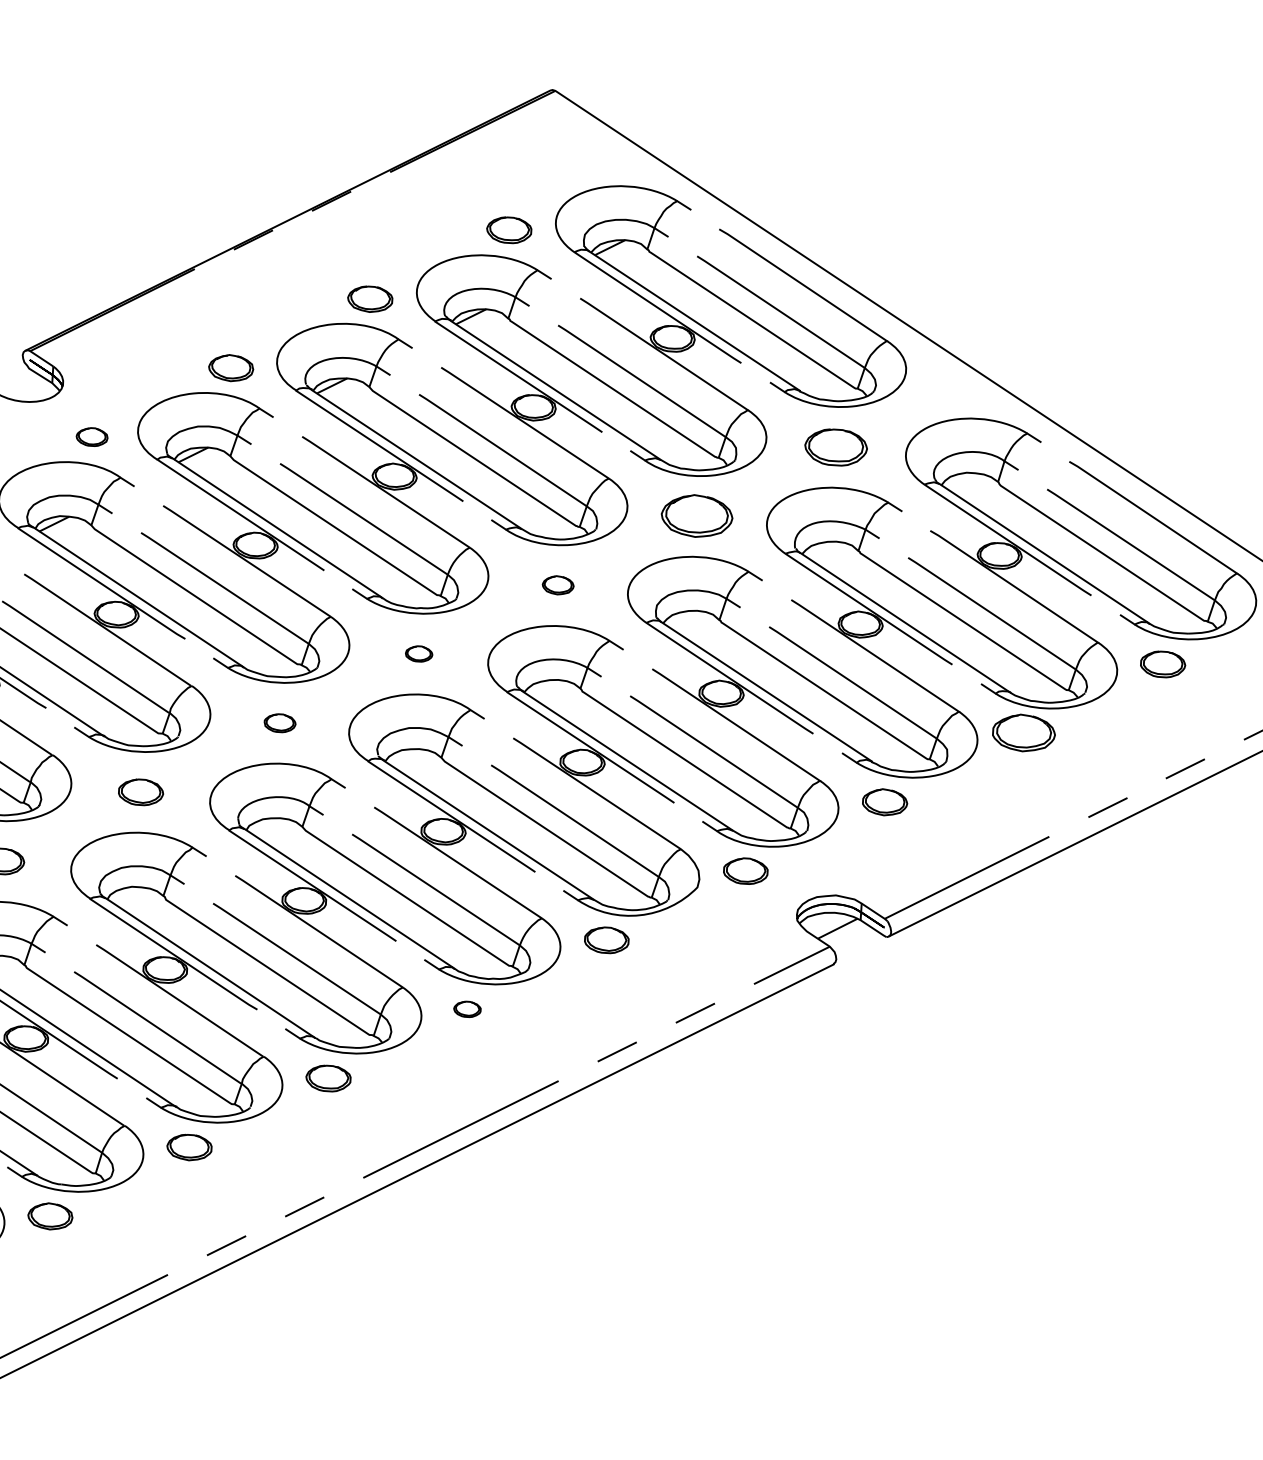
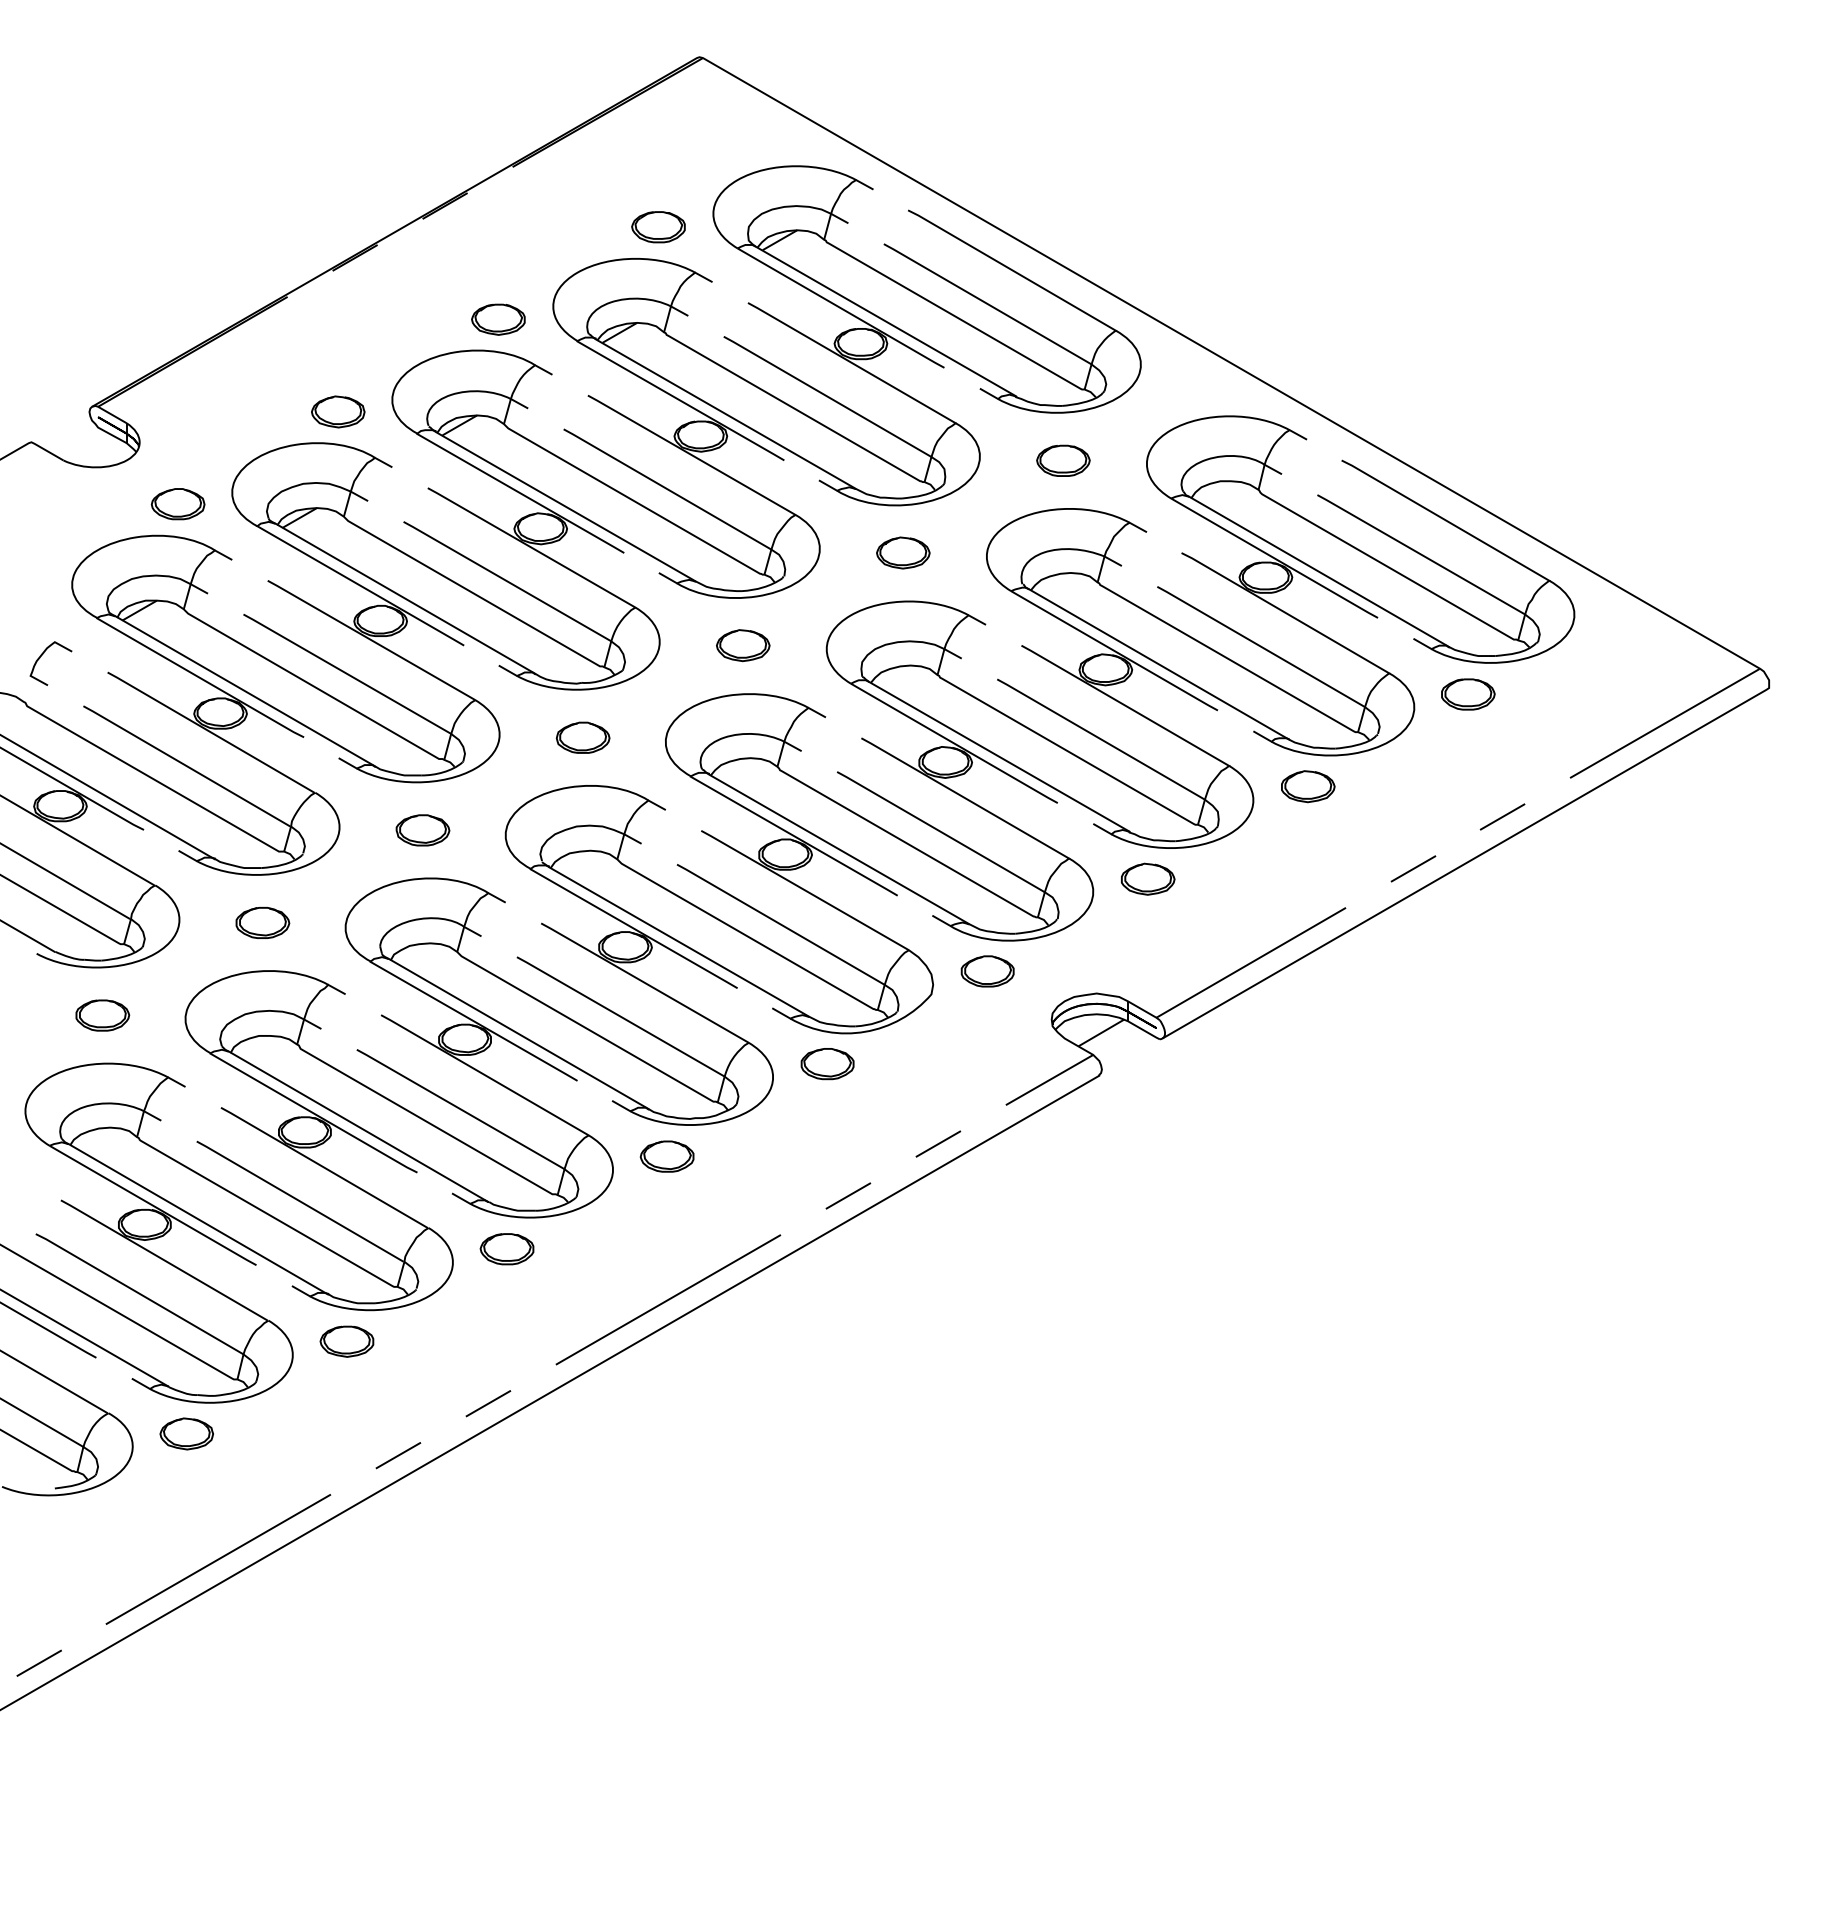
part: (91, 437) -> (177, 504), size x1.43
part: (836, 447) -> (1063, 460), size x0.71
part: (697, 515) -> (903, 552), size x0.62
part: (558, 585) -> (743, 645), size x1.43
part: (418, 653) -> (582, 737), size x1.67
part: (279, 723) -> (422, 830), size x1.43
part: (1024, 733) -> (1308, 786), size x0.71
part: (466, 1009) -> (666, 1156), size x1.67

